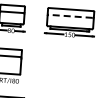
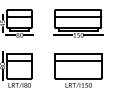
line: (71, 16) -> (78, 16), dashed -> solid
part: (67, 69) -> (78, 70), added

